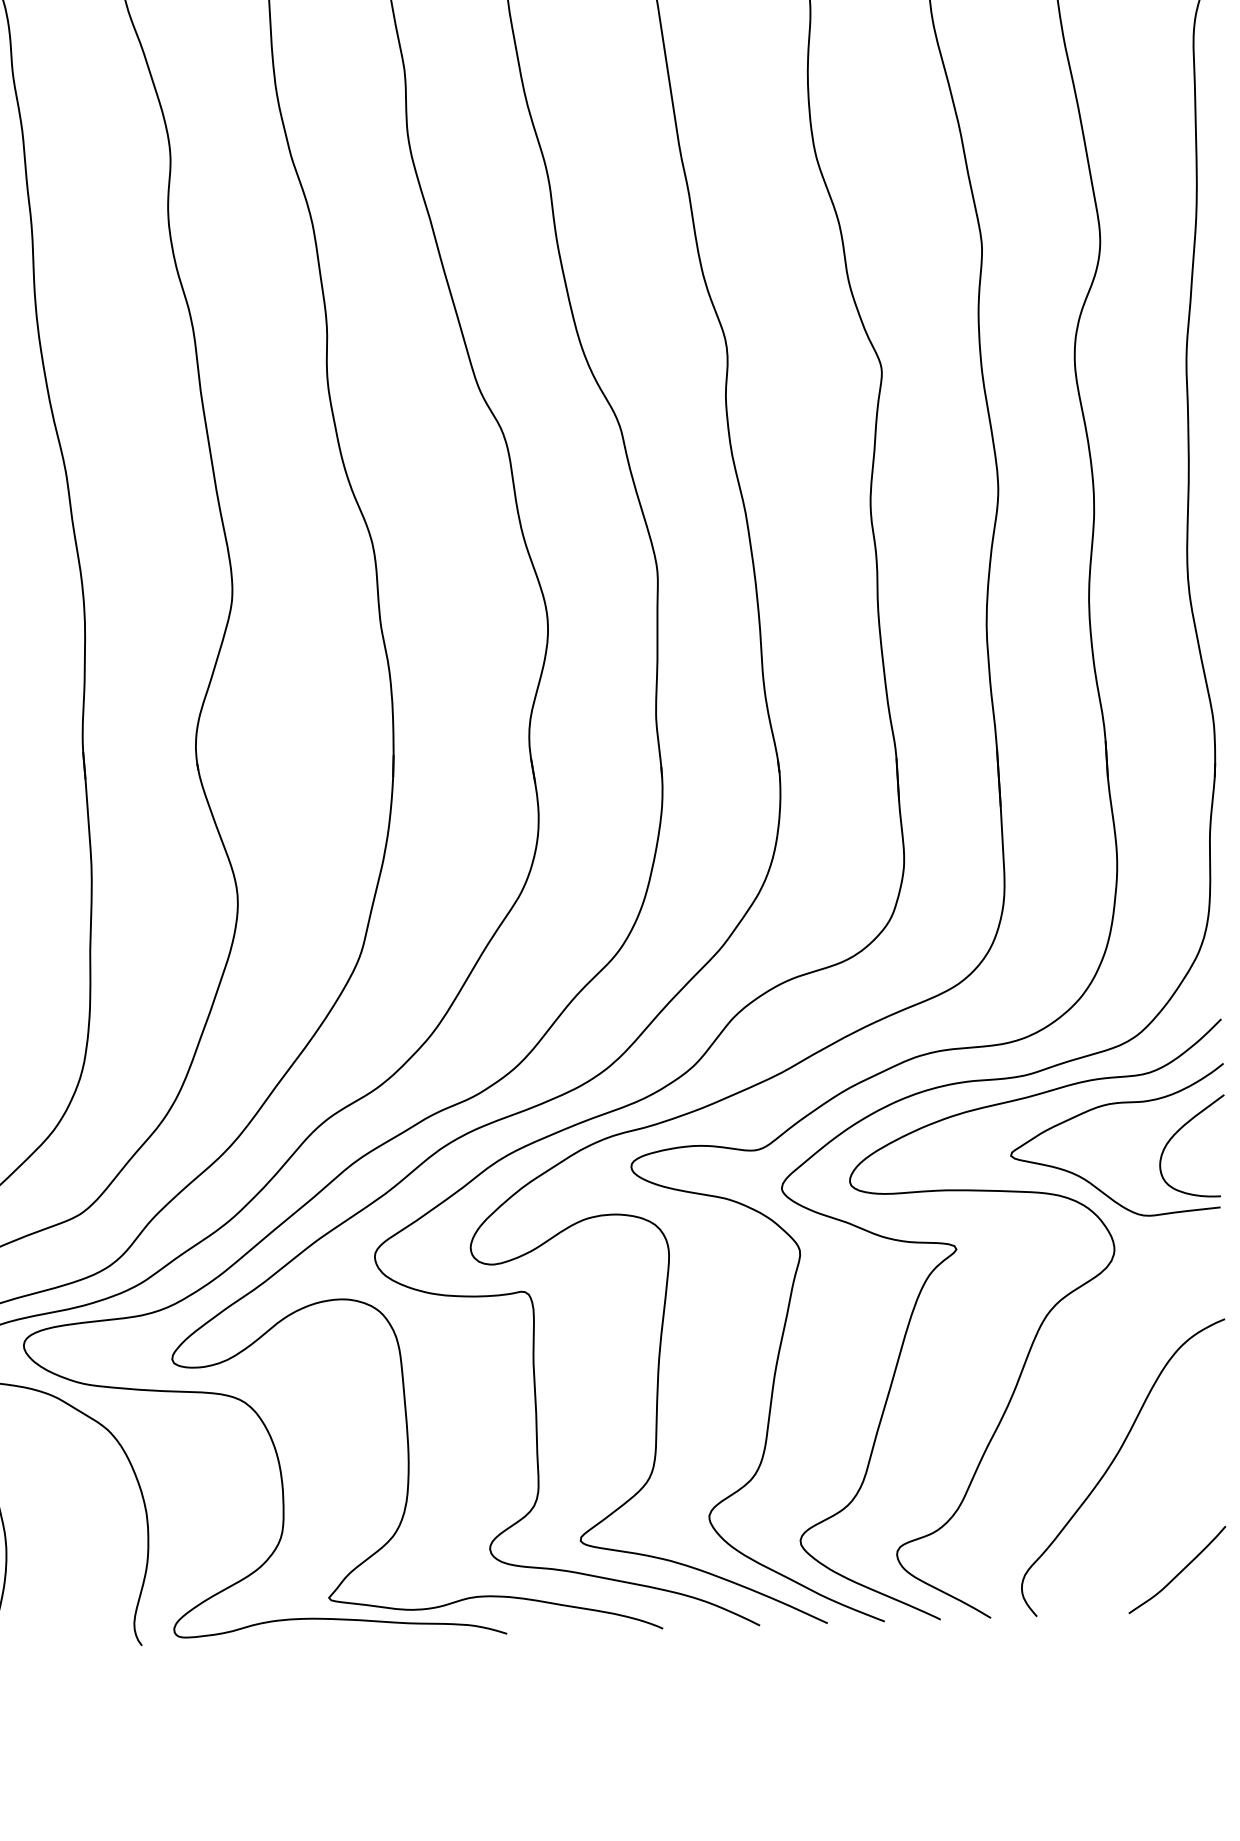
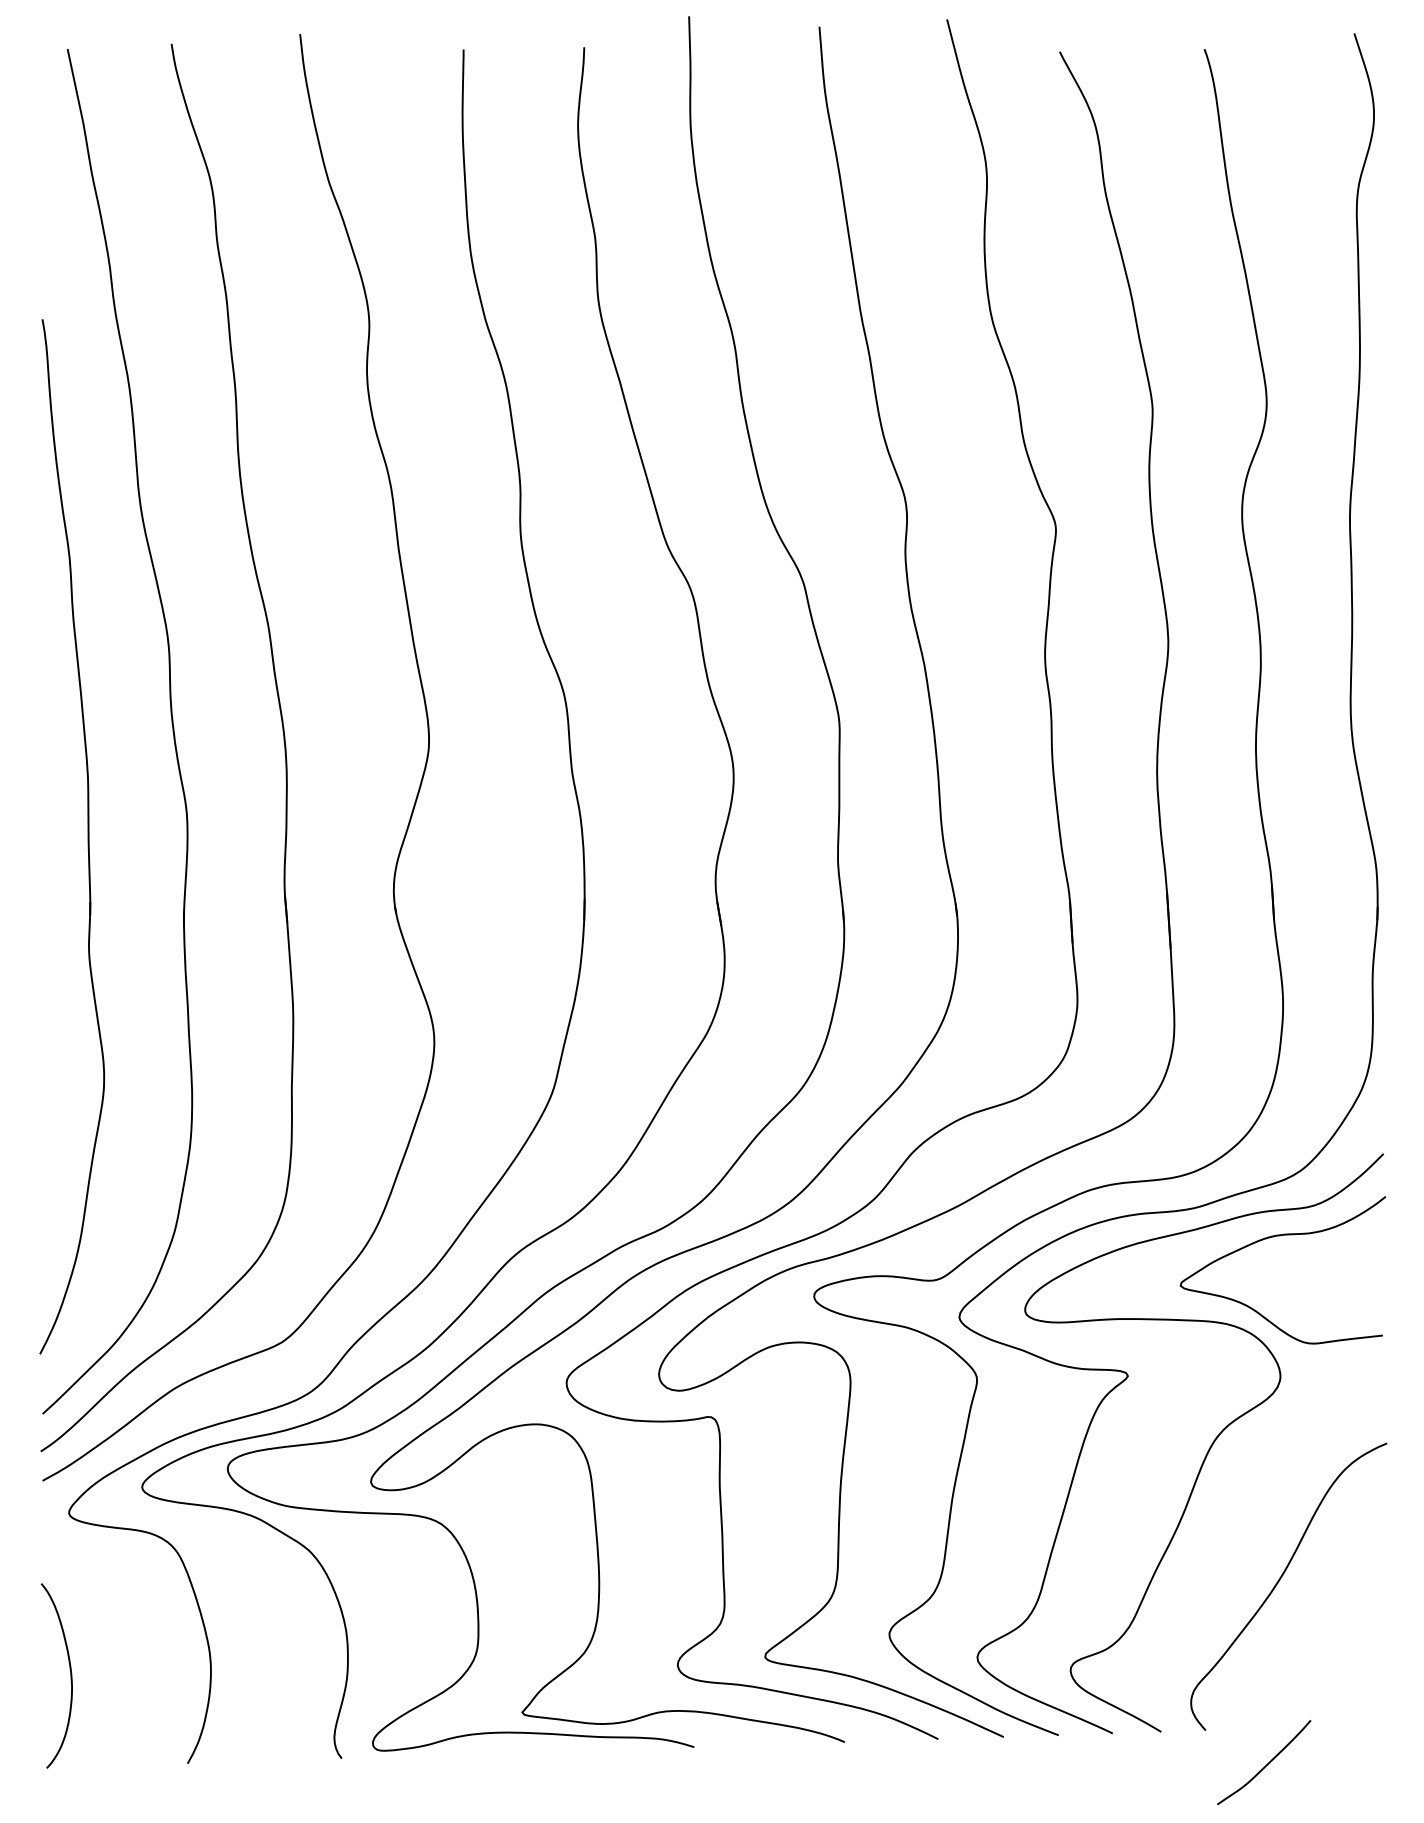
curve: (1178, 1131) -> (1342, 1262), removed
curve: (1179, 1572) -> (1266, 1764), moved

